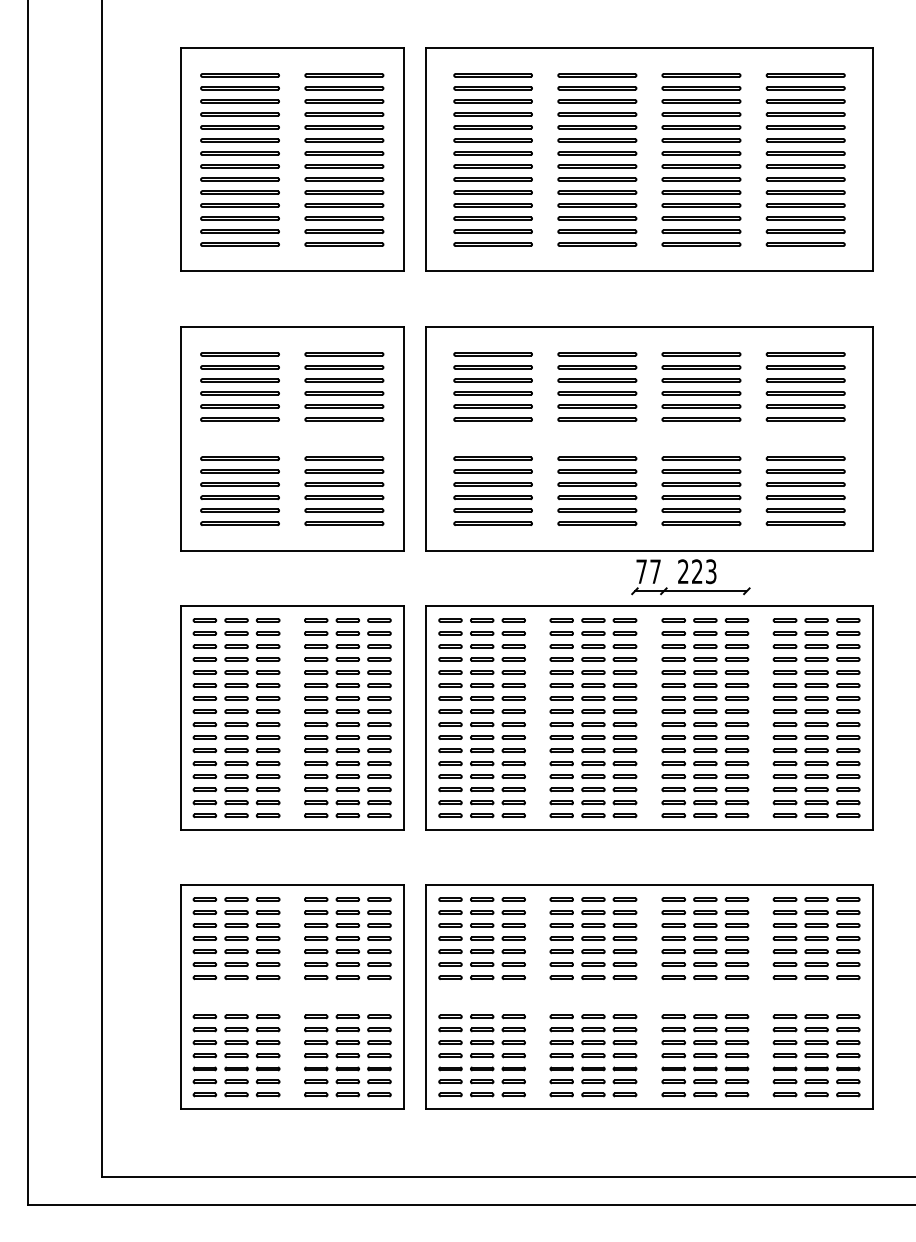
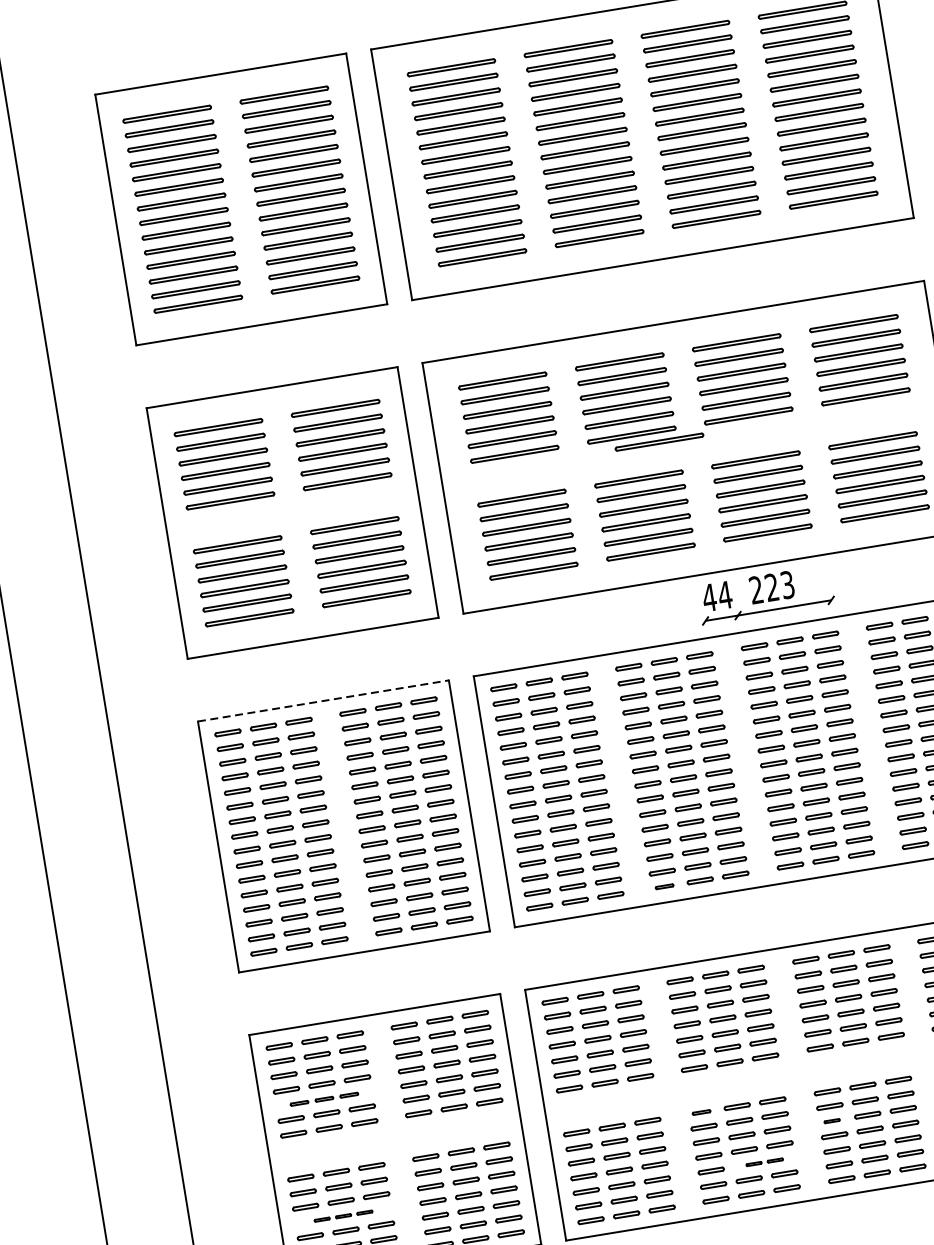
line: (620, 428) -> (659, 440), added
text: (648, 571) -> (717, 596), 77 -> 44
line: (292, 606) -> (323, 701), solid -> dashed
part: (561, 815) -> (664, 886), size x0.7
part: (236, 951) -> (324, 1098), size x0.7
part: (561, 1016) -> (701, 1112), size x0.7
part: (673, 1042) -> (831, 1120), size x0.6
part: (236, 1055) -> (343, 1215), size x0.6
part: (609, 1068) -> (764, 1161), size x0.6

